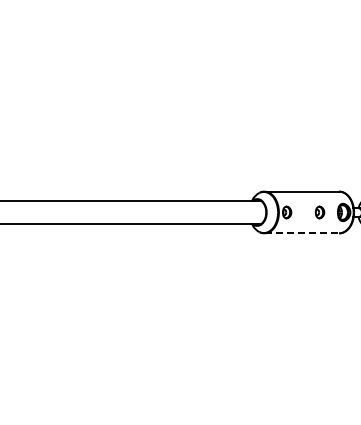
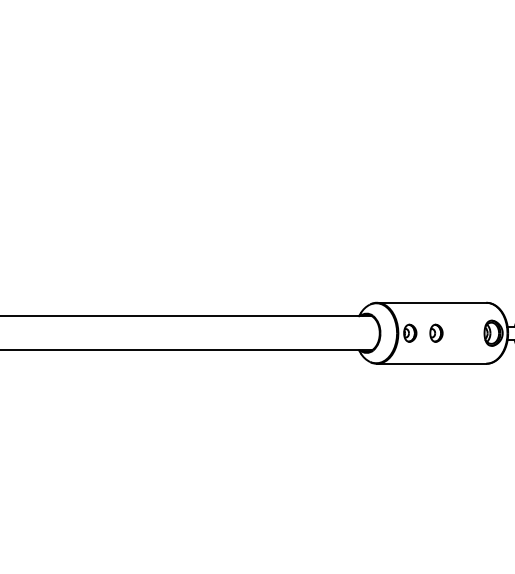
part: (320, 212) -> (437, 333), moved
line: (302, 233) -> (432, 363), dashed -> solid

